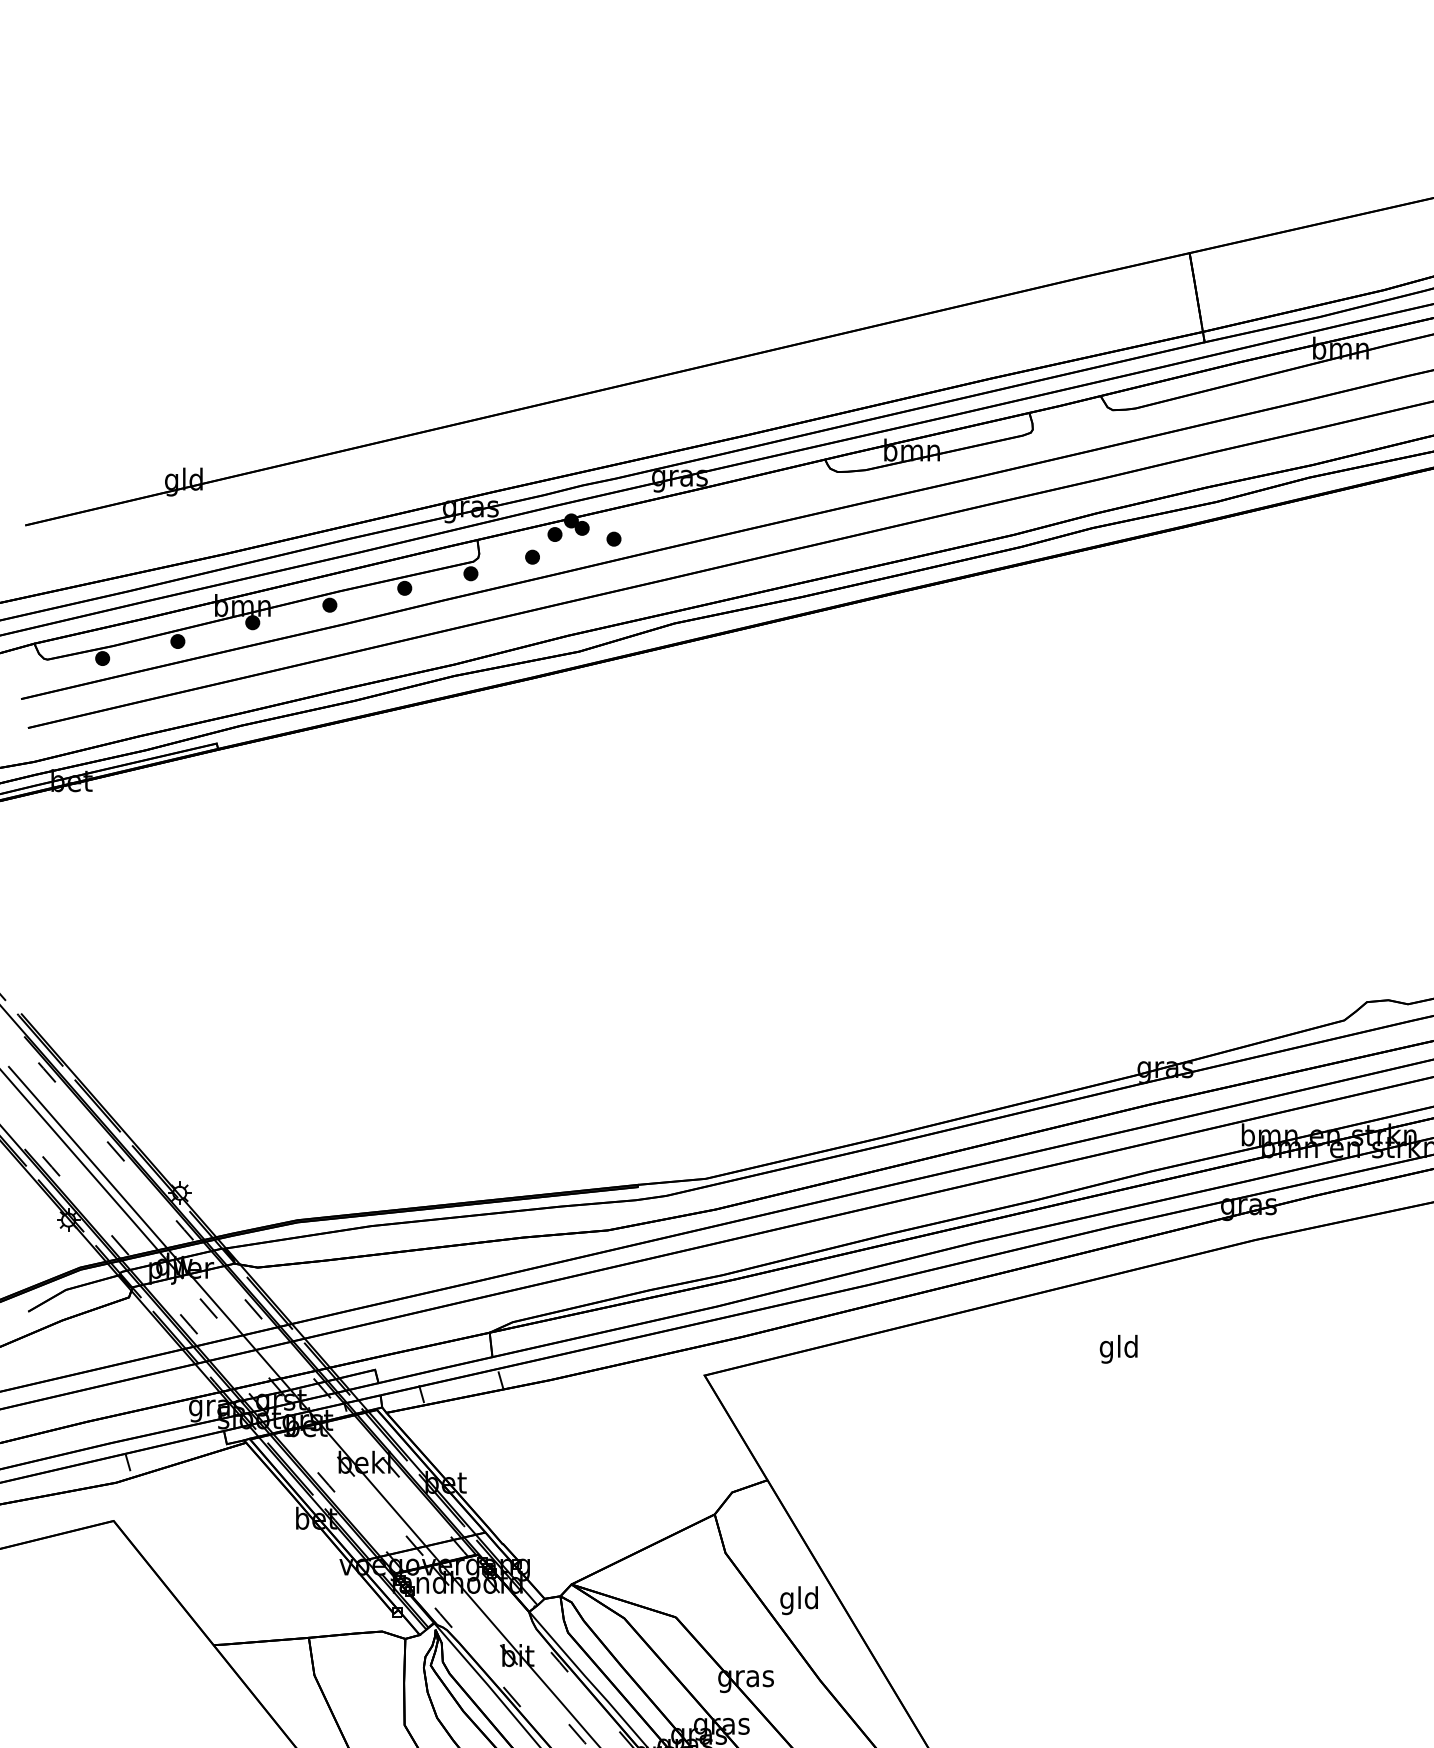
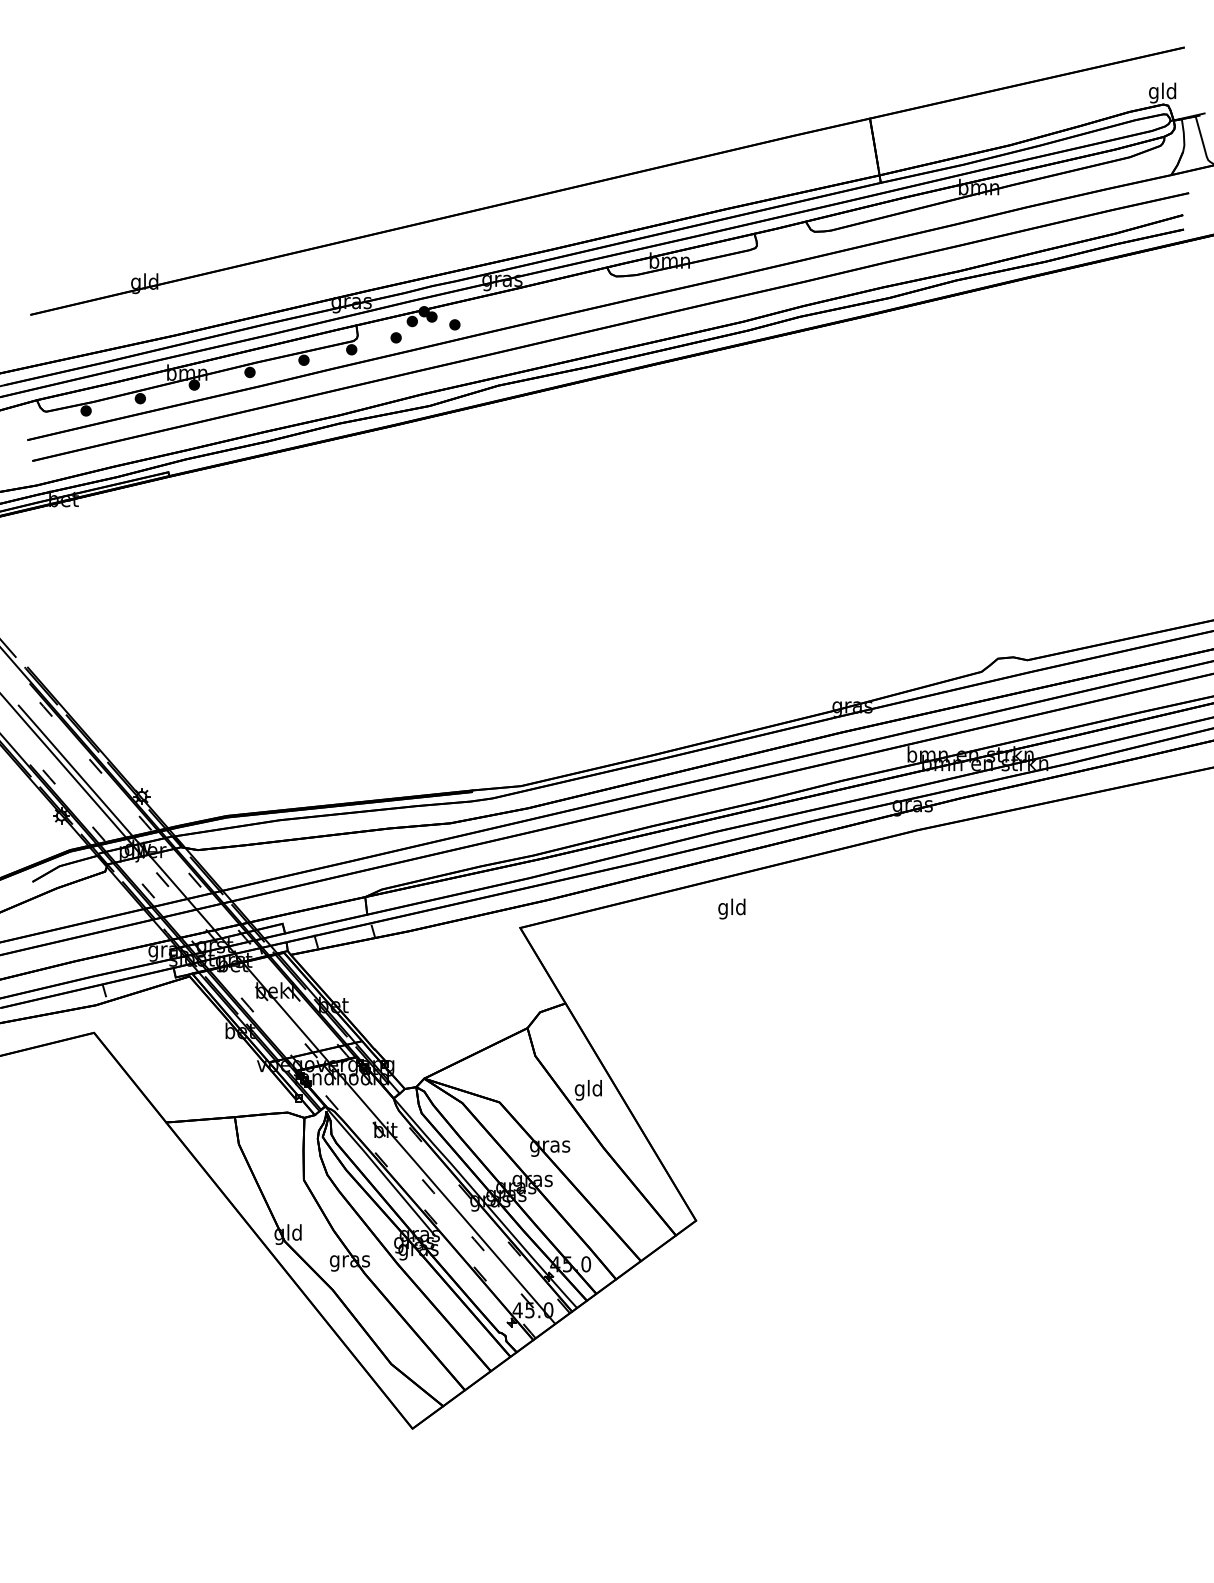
text: (1118, 1348) -> (731, 908), moved

